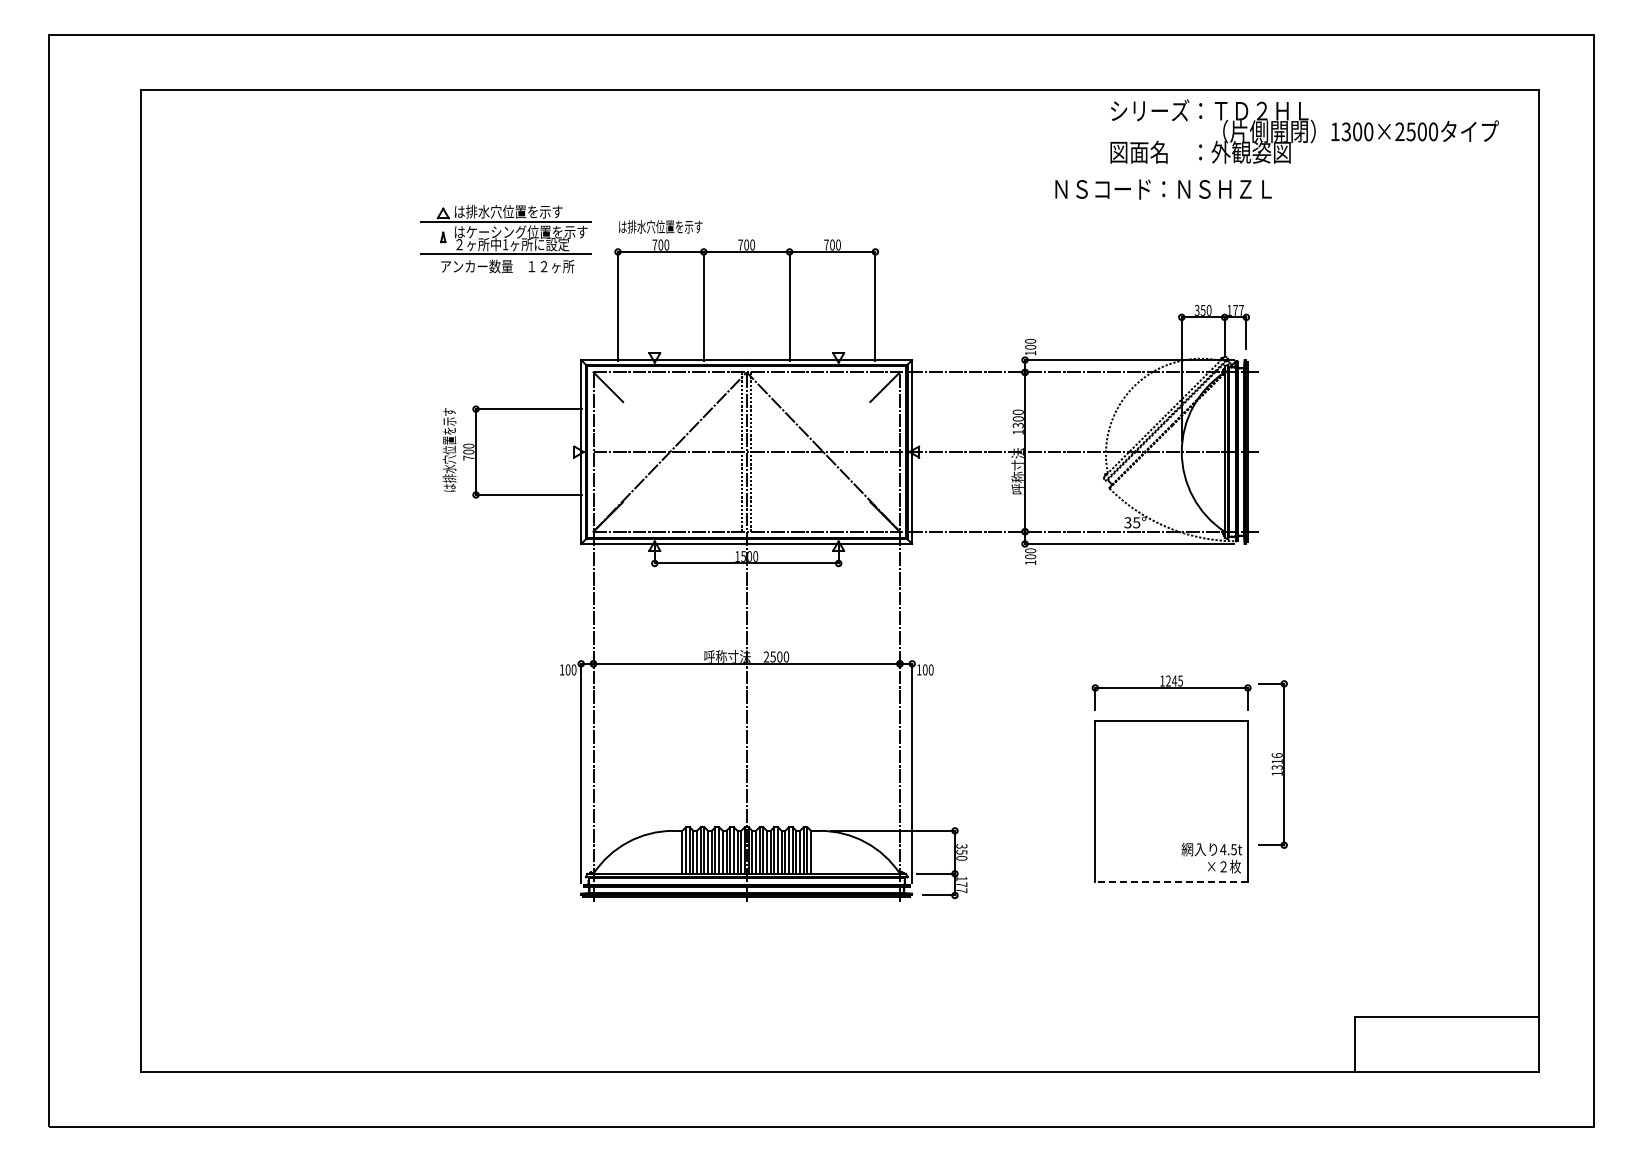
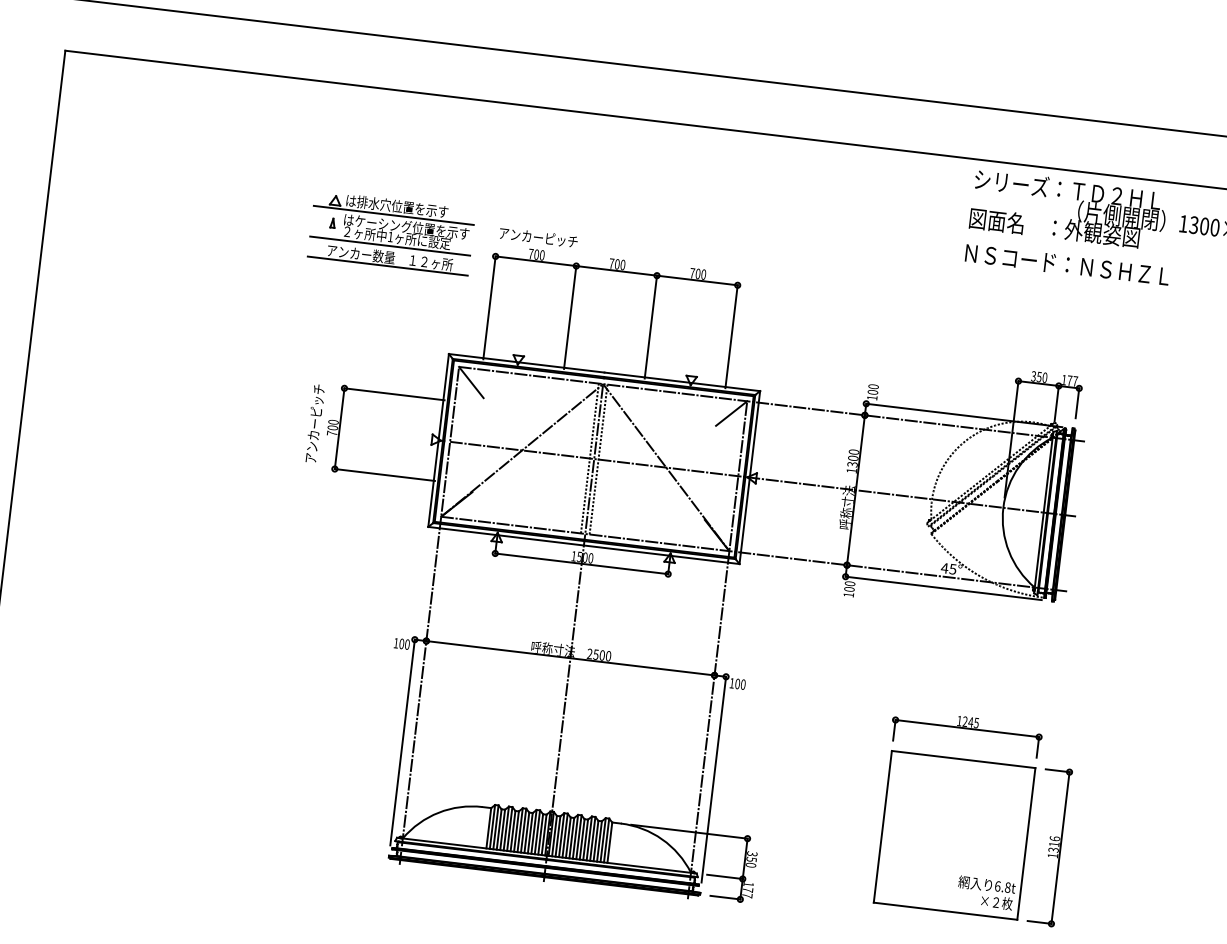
text: (1163, 189) -> (1067, 265), moved
text: (660, 226) -> (538, 237), は排水穴位置を示す -> アンカーピッチ
line: (506, 275) -> (388, 266), added
text: (449, 449) -> (314, 423), は排水穴位置を示す -> アンカーピッチ
text: (1127, 522) -> (944, 567), 35° -> 45°
part: (1272, 764) -> (1049, 846), moved
text: (1228, 849) -> (1002, 886), 4.5t -> 6.8t
line: (1171, 882) -> (945, 911), dashed -> solid

